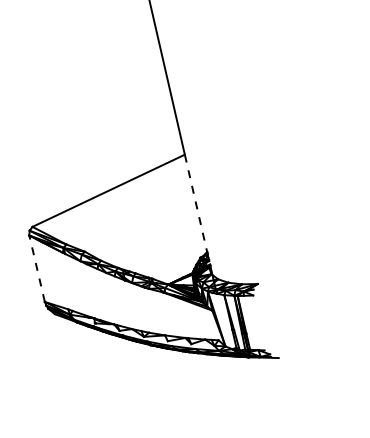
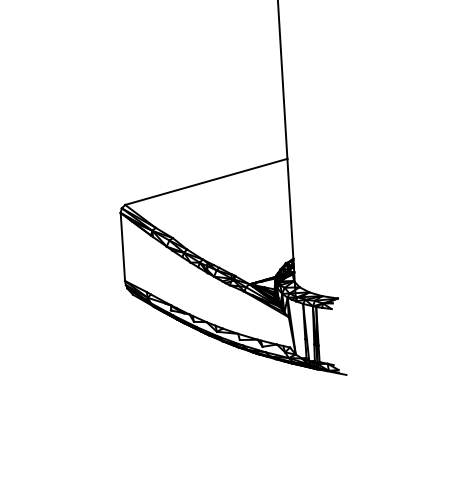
line: (197, 210) -> (290, 215), dashed -> solid
line: (36, 268) -> (122, 246), dashed -> solid

